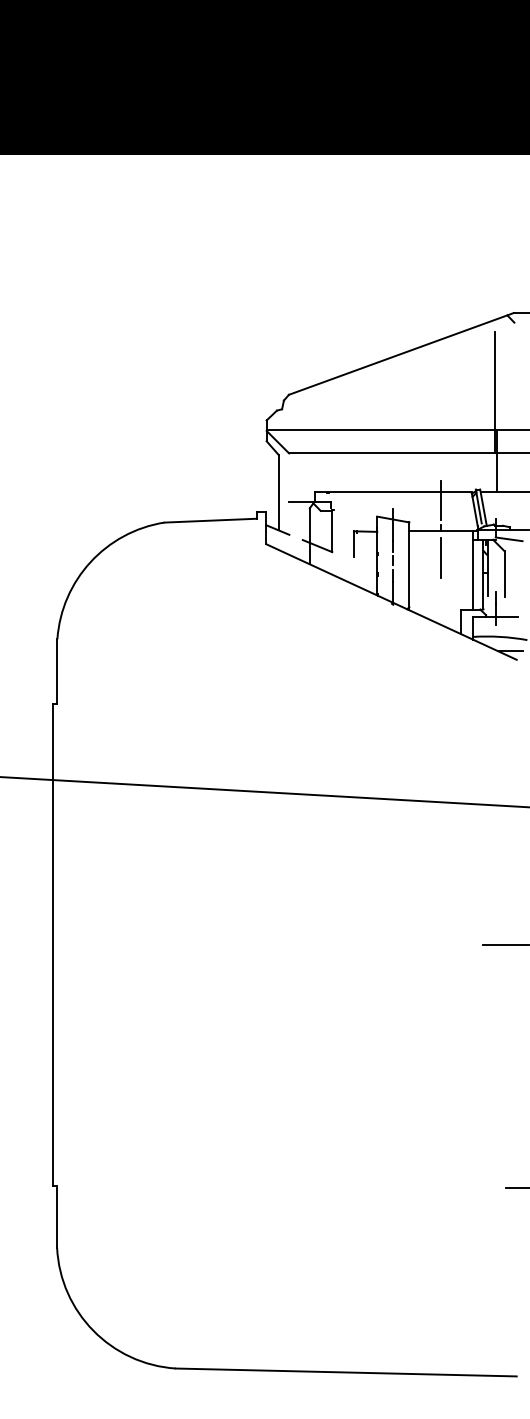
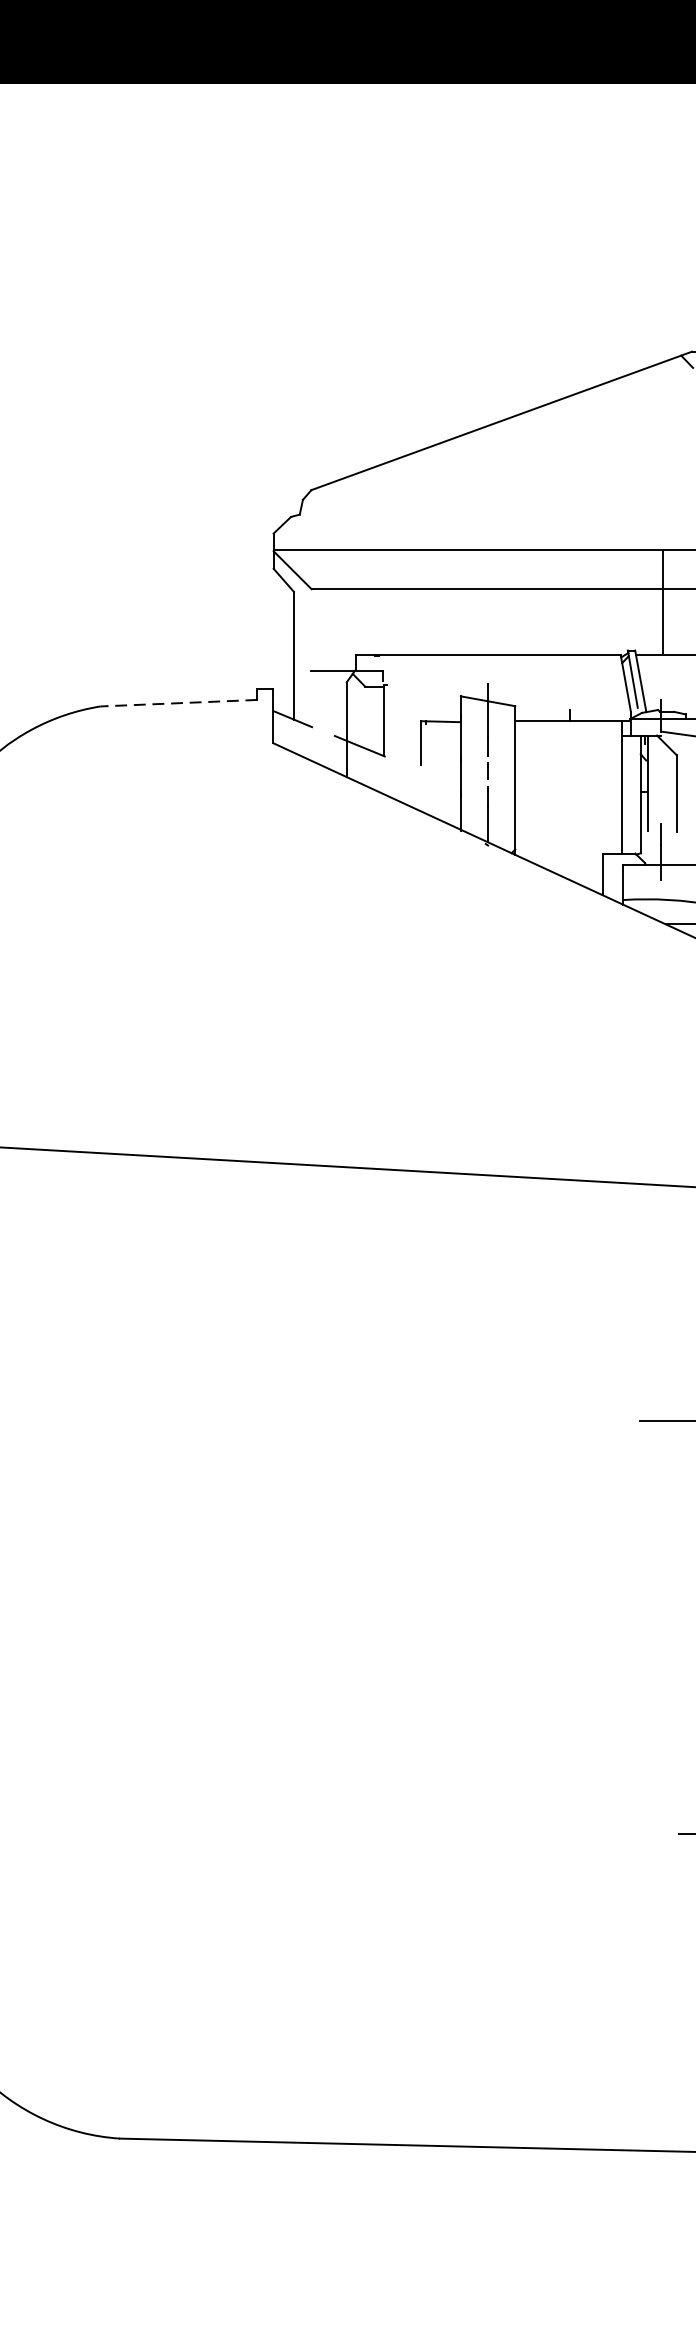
line: (494, 392) -> (659, 486), removed
line: (441, 499) -> (569, 667), removed
line: (210, 520) -> (178, 702), solid -> dashed
line: (441, 557) -> (569, 765), removed

